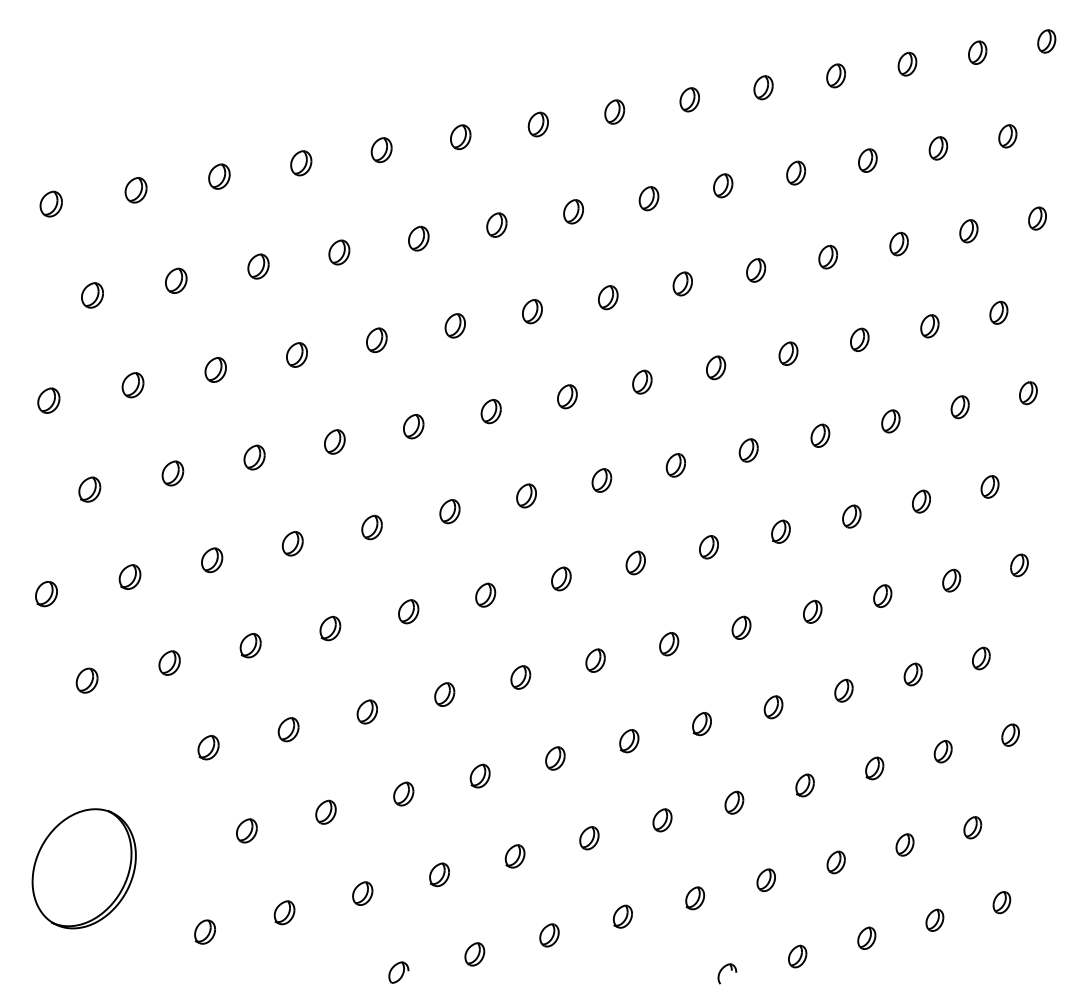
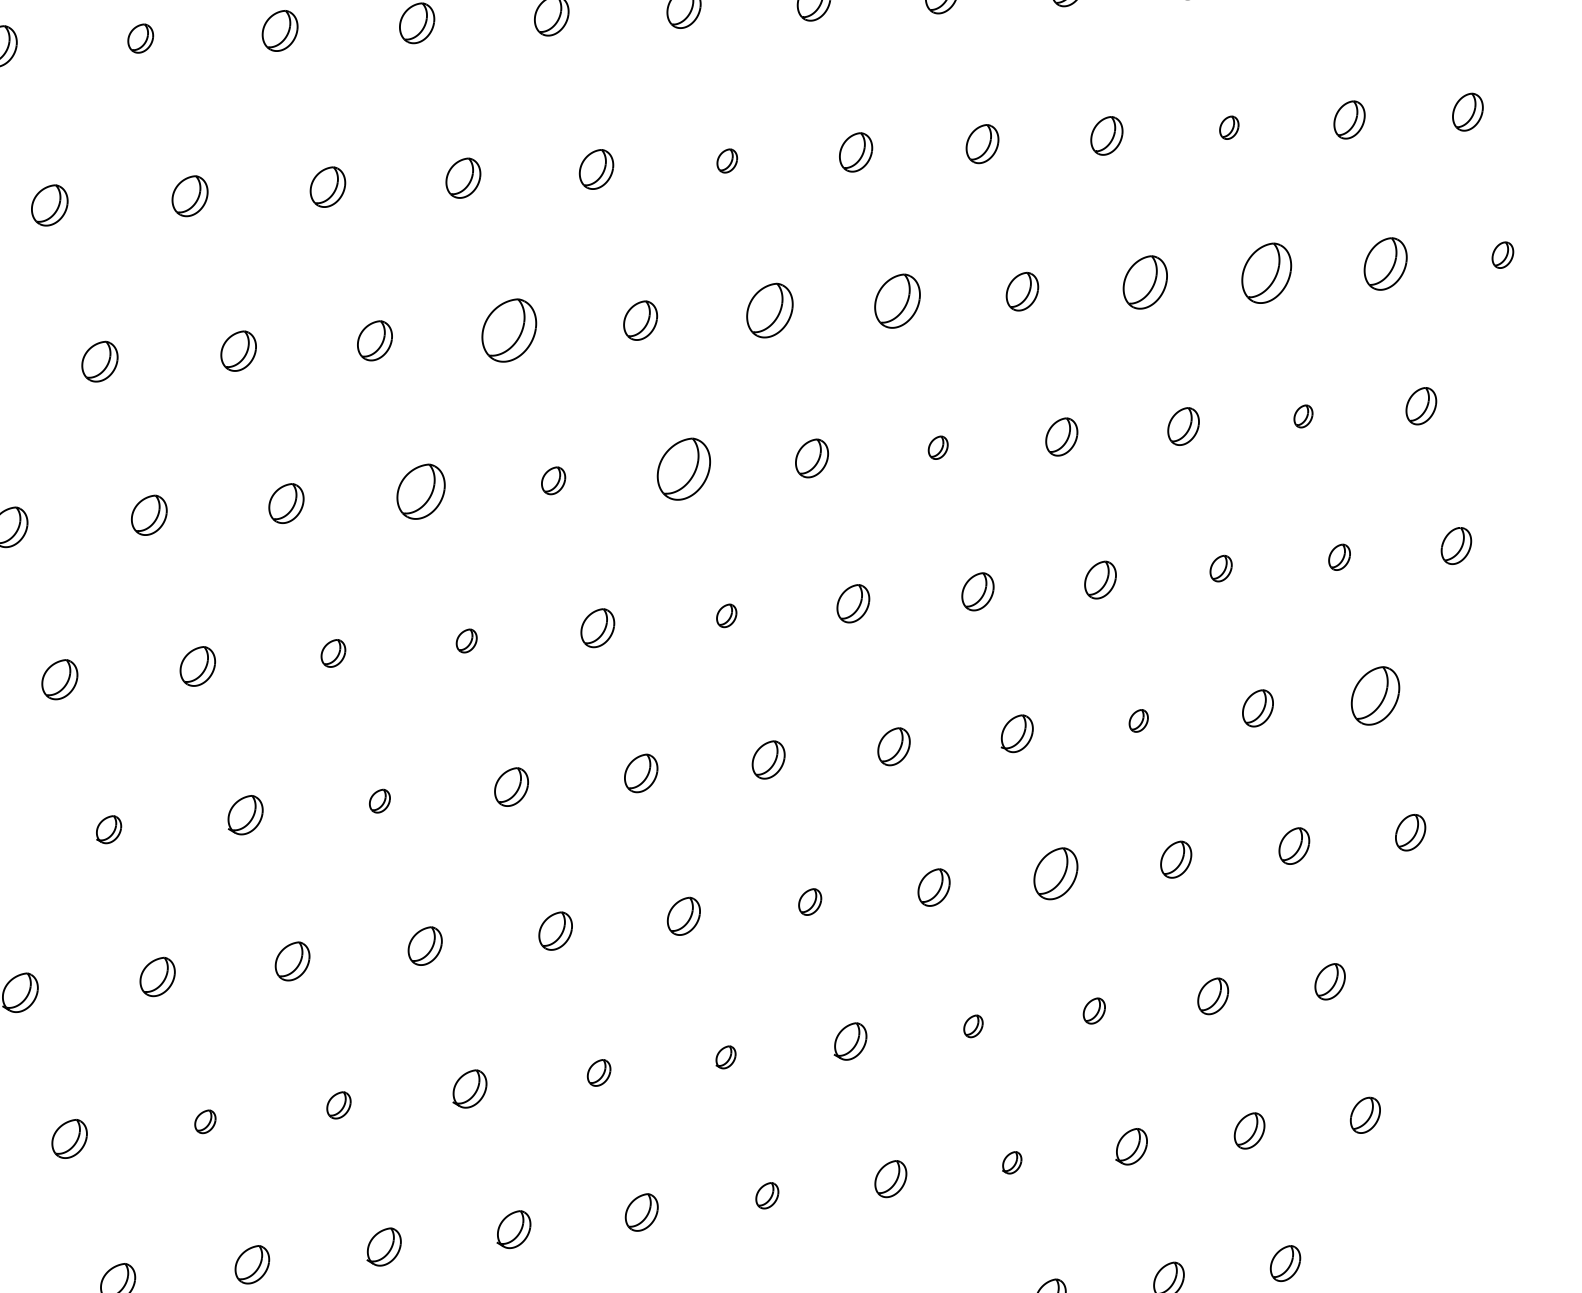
part: (867, 160) -> (1228, 127), size x0.6
part: (219, 176) -> (140, 38), size x0.7
part: (573, 211) -> (727, 160), size x0.6
part: (1037, 218) -> (1502, 255), size x0.7
part: (968, 231) -> (1385, 264), size x1.4
part: (898, 243) -> (1265, 272), size x1.6
part: (828, 256) -> (1146, 281), size x1.4
part: (682, 283) -> (896, 300), size x1.4
part: (608, 297) -> (770, 310), size x1.4
part: (454, 325) -> (507, 329), size x1.6
part: (929, 326) -> (1302, 416), size x0.6
part: (716, 367) -> (938, 447), size x0.6
part: (567, 396) -> (684, 469), size x1.6
part: (959, 407) -> (1338, 557), size x0.7
part: (490, 411) -> (552, 480), size x0.7
part: (890, 421) -> (1220, 568), size x0.7
part: (413, 426) -> (420, 491), size x1.4
part: (601, 480) -> (726, 615), size x0.6
part: (989, 486) -> (1374, 695), size x1.6
part: (449, 511) -> (465, 640), size x0.6
part: (851, 516) -> (1138, 720), size x0.6
part: (371, 527) -> (332, 653), size x0.7
part: (408, 611) -> (379, 800), size x0.6
part: (812, 611) -> (1055, 872), size x1.4
part: (669, 644) -> (810, 902), size x0.7
part: (250, 645) -> (108, 829), size x0.7
part: (843, 690) -> (1093, 1010), size x0.7
part: (773, 707) -> (973, 1026), size x0.6
part: (629, 741) -> (726, 1057), size x0.6
part: (555, 758) -> (599, 1072), size x0.7
part: (804, 785) -> (1011, 1162), size x0.6
part: (403, 793) -> (338, 1104), size x0.7
part: (325, 811) -> (204, 1120), size x0.6
part: (662, 820) -> (767, 1195), size x0.7

